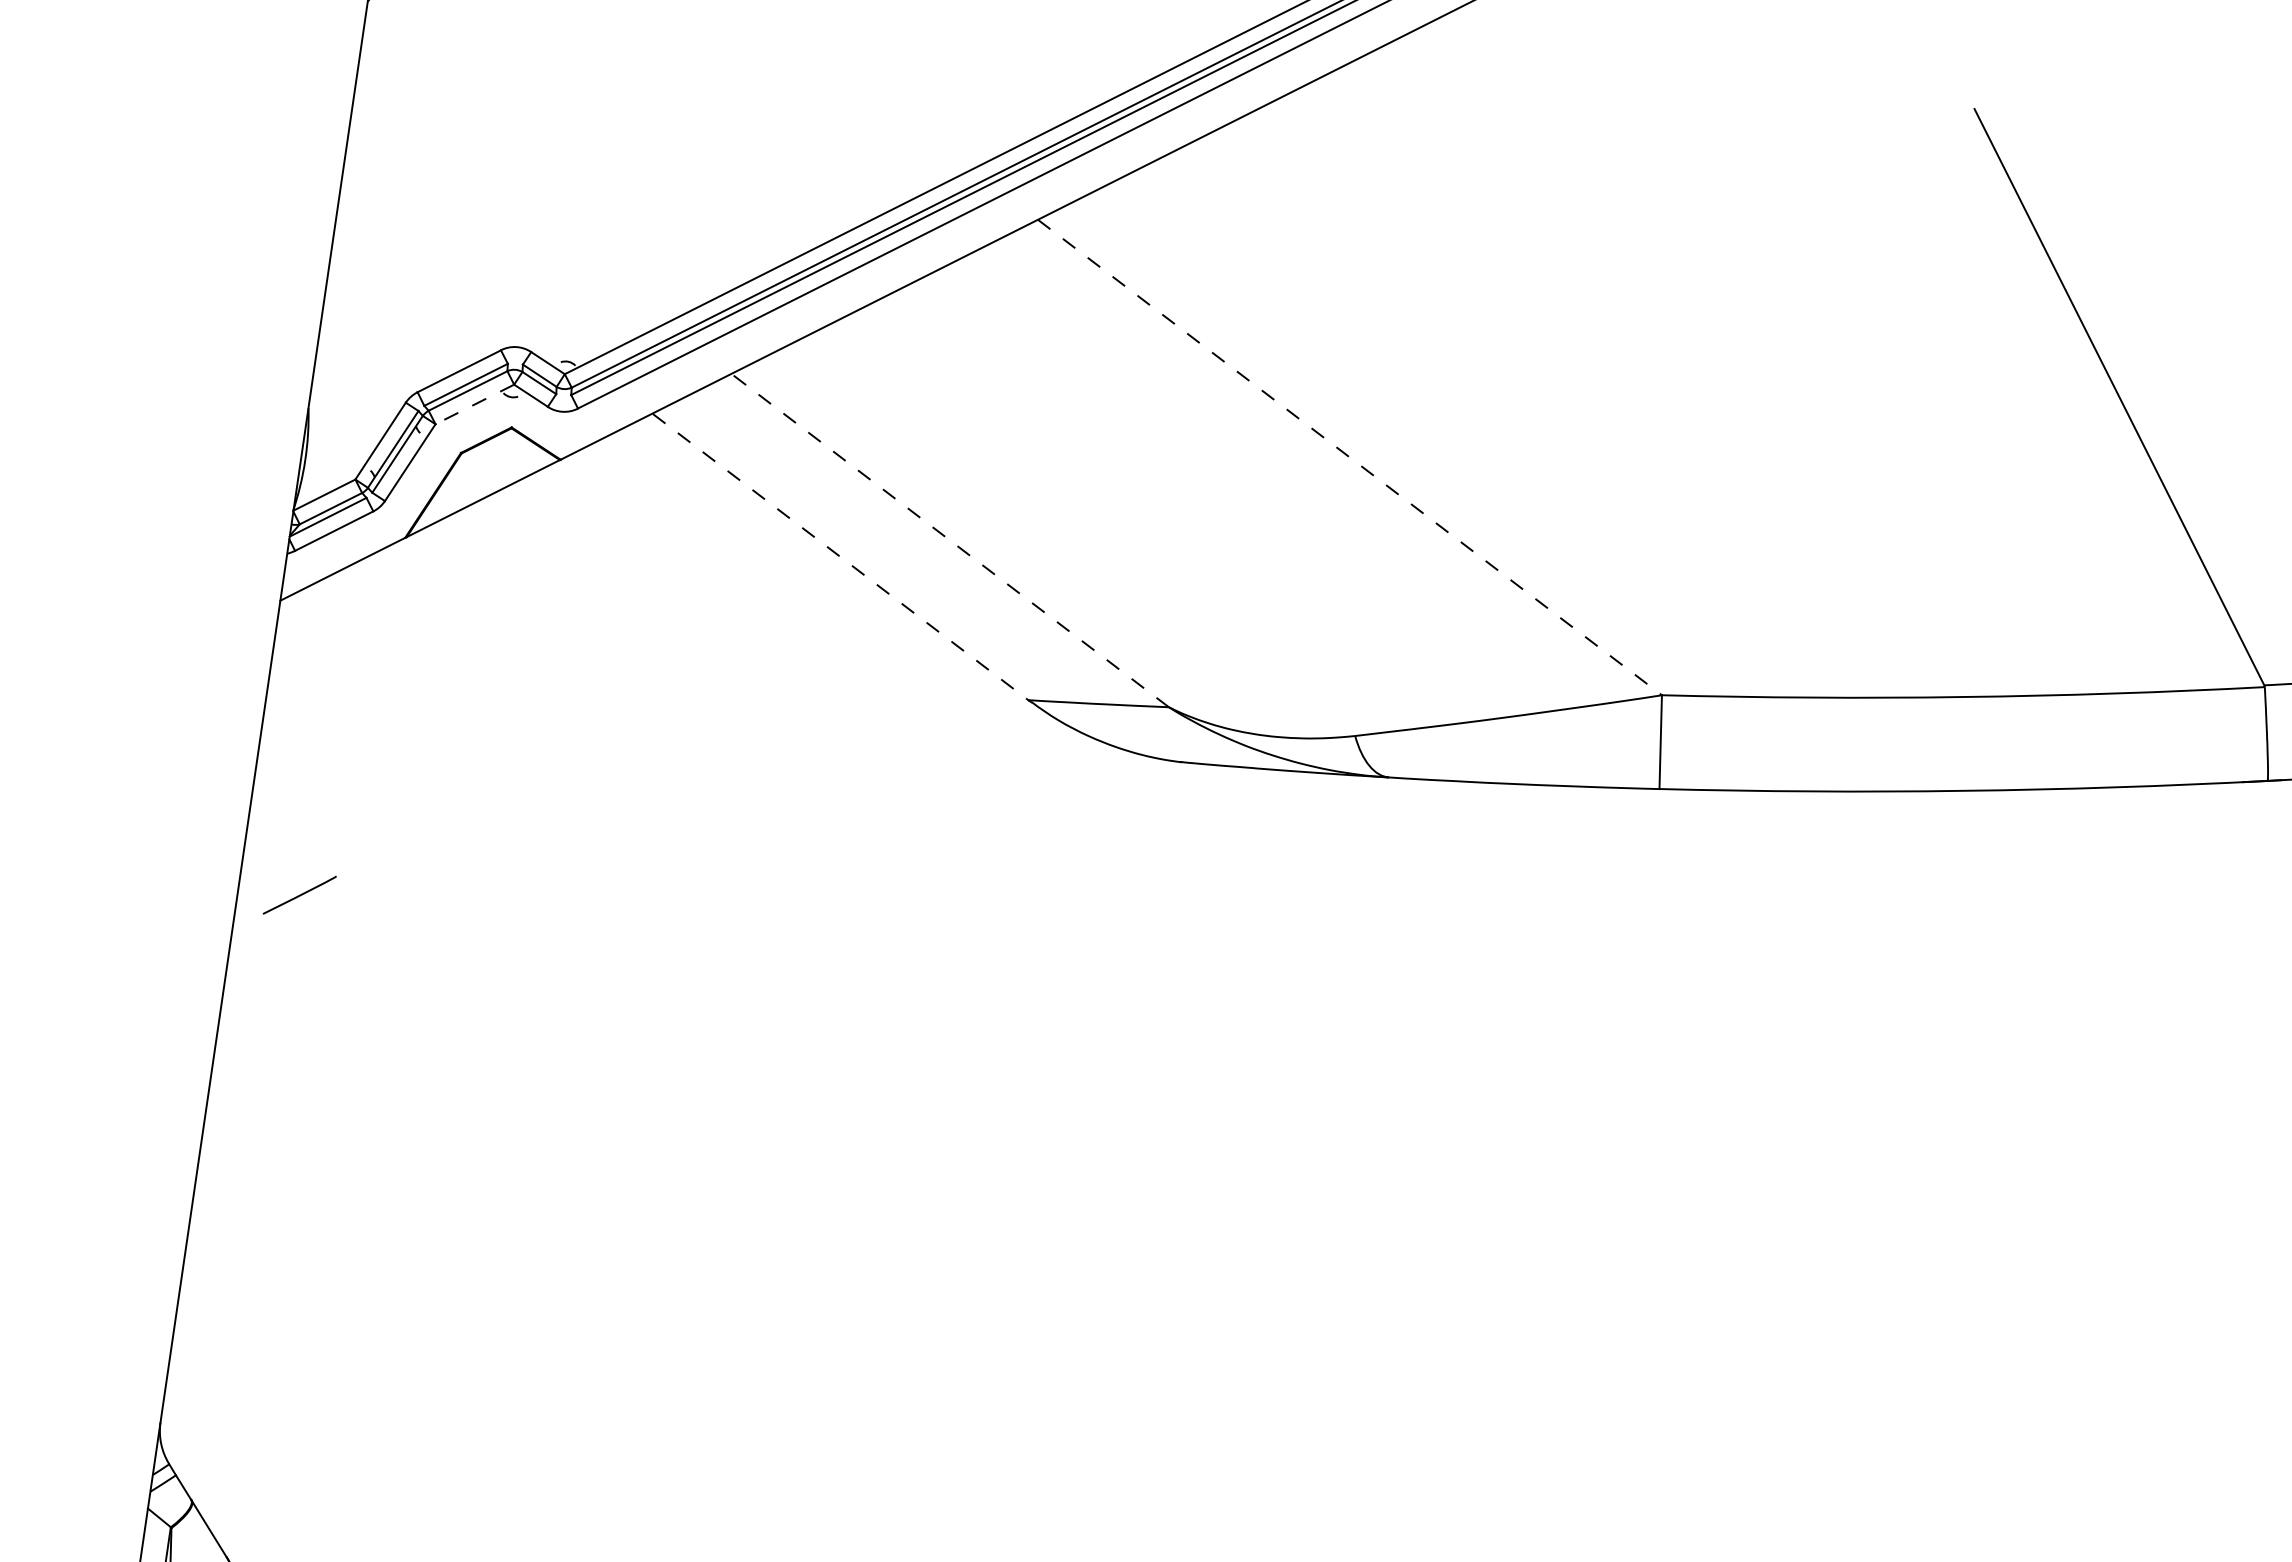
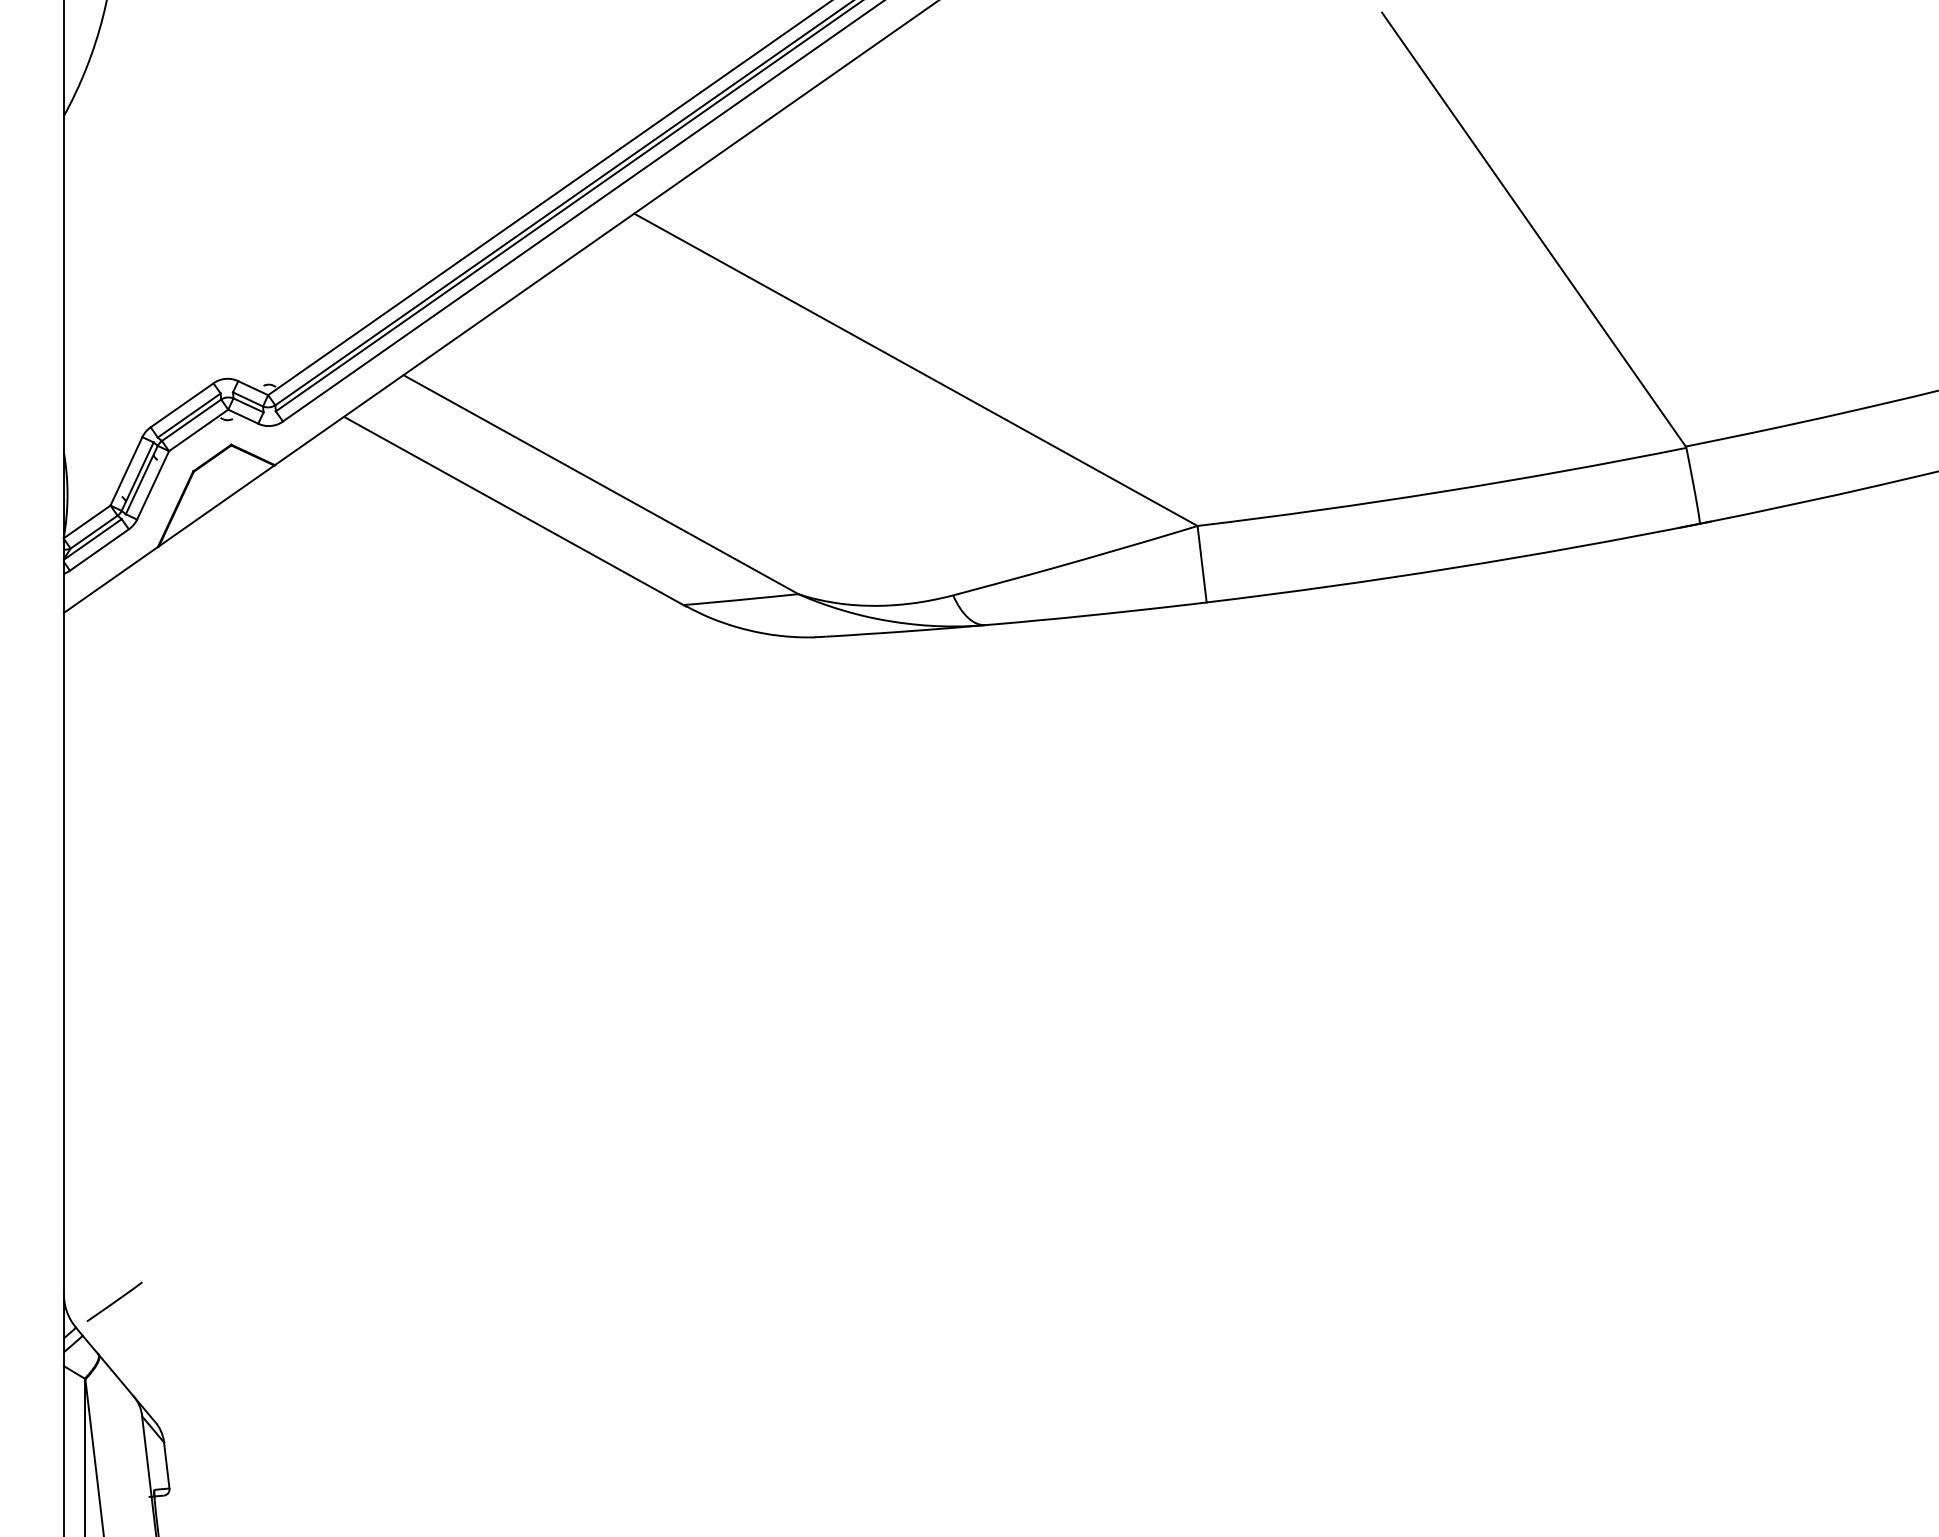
line: (474, 404) -> (198, 430), dashed -> solid
line: (1350, 458) -> (916, 370), dashed -> solid
line: (949, 540) -> (600, 484), dashed -> solid
line: (842, 557) -> (515, 511), dashed -> solid
line: (299, 894) -> (114, 1301), moved

